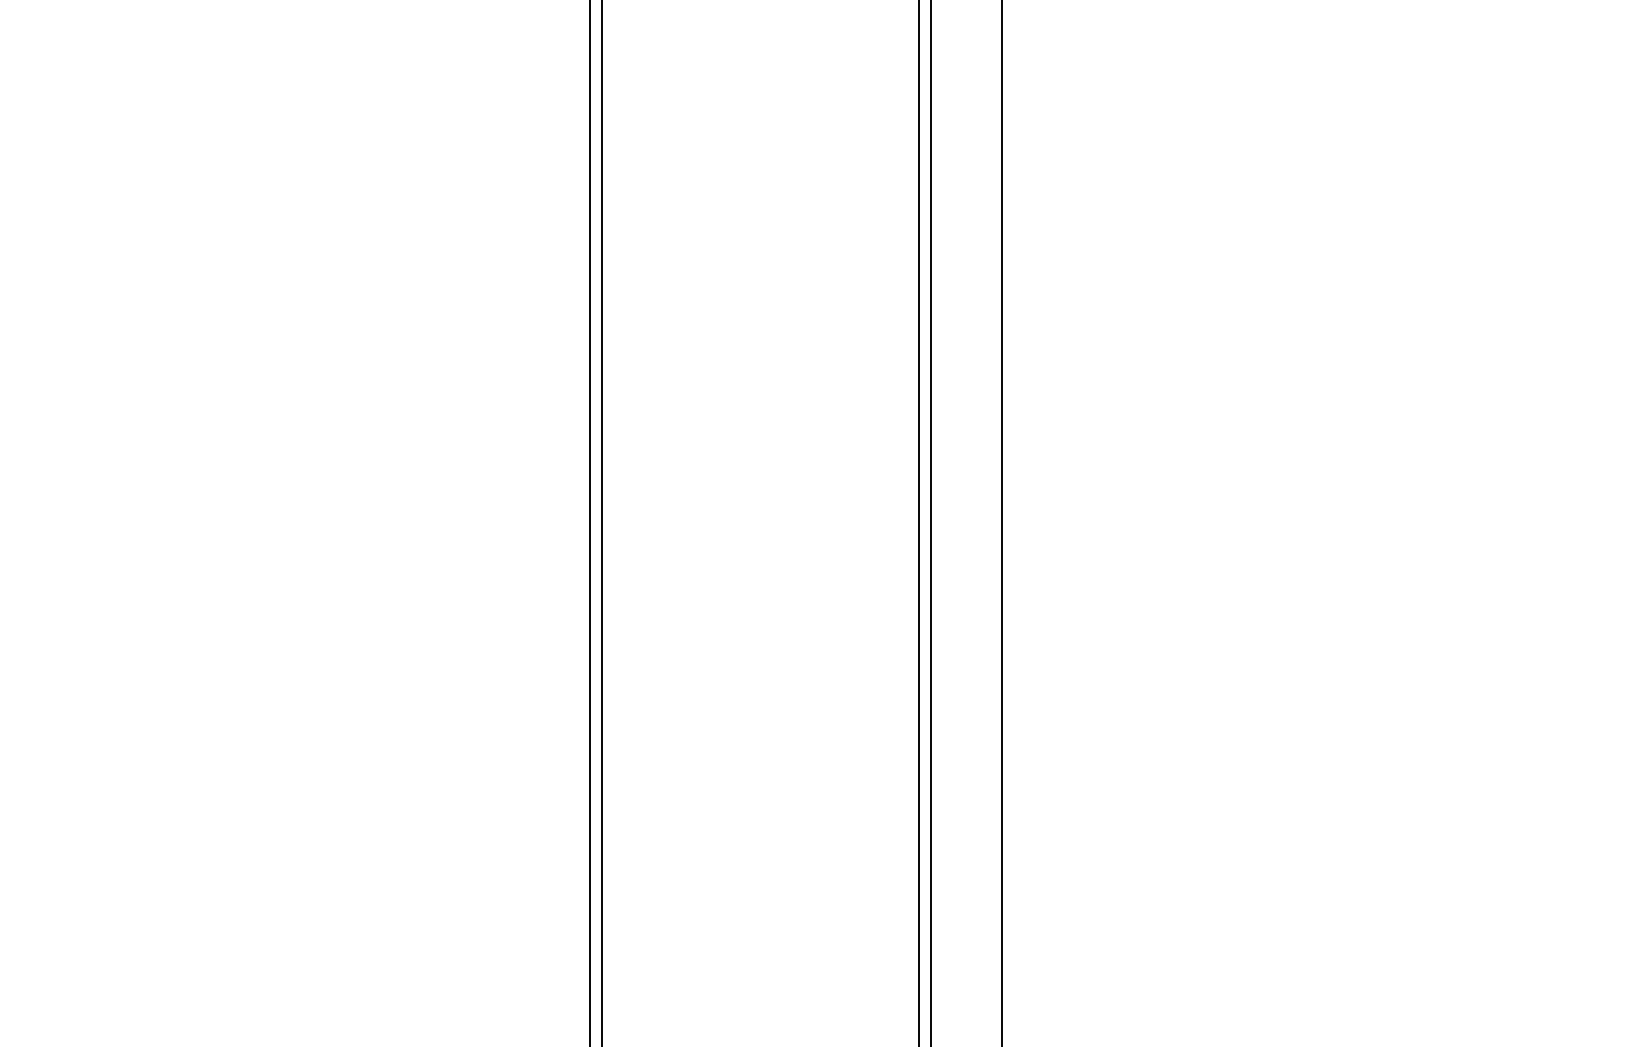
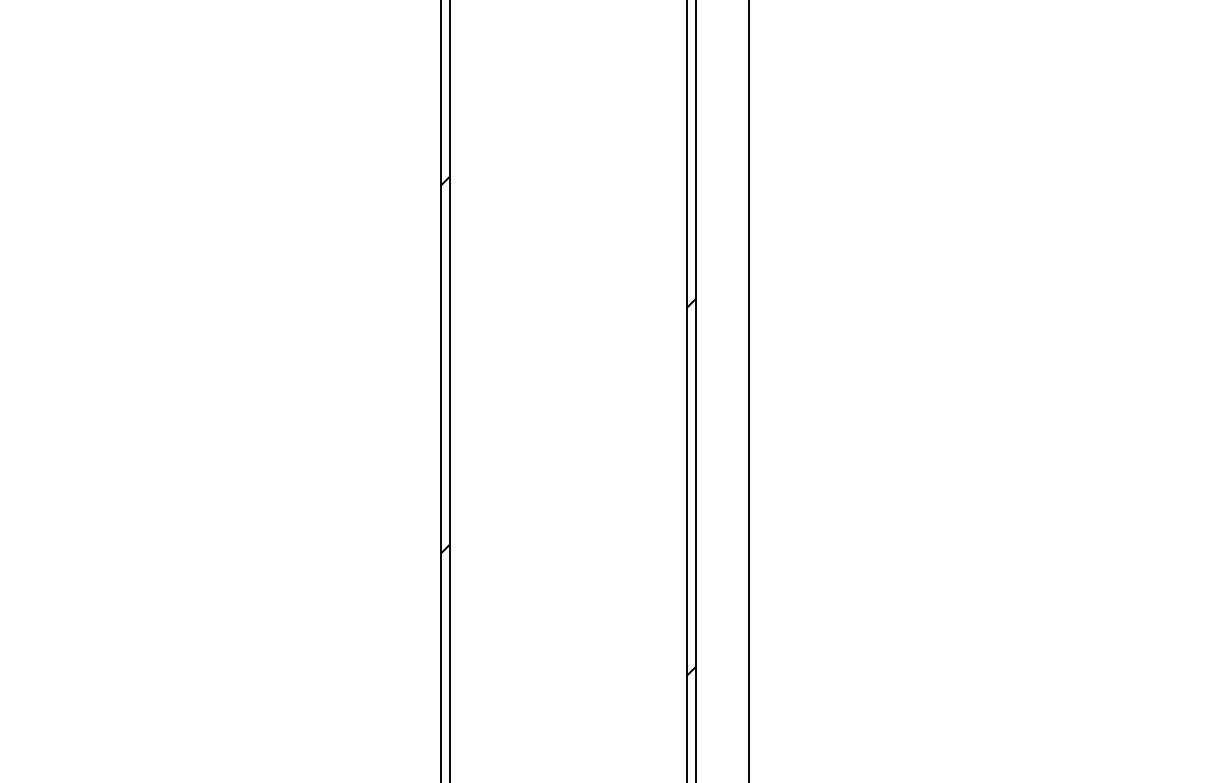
hatch: (595, 487) -> (445, 364), added
hatch: (924, 651) -> (691, 487), added

